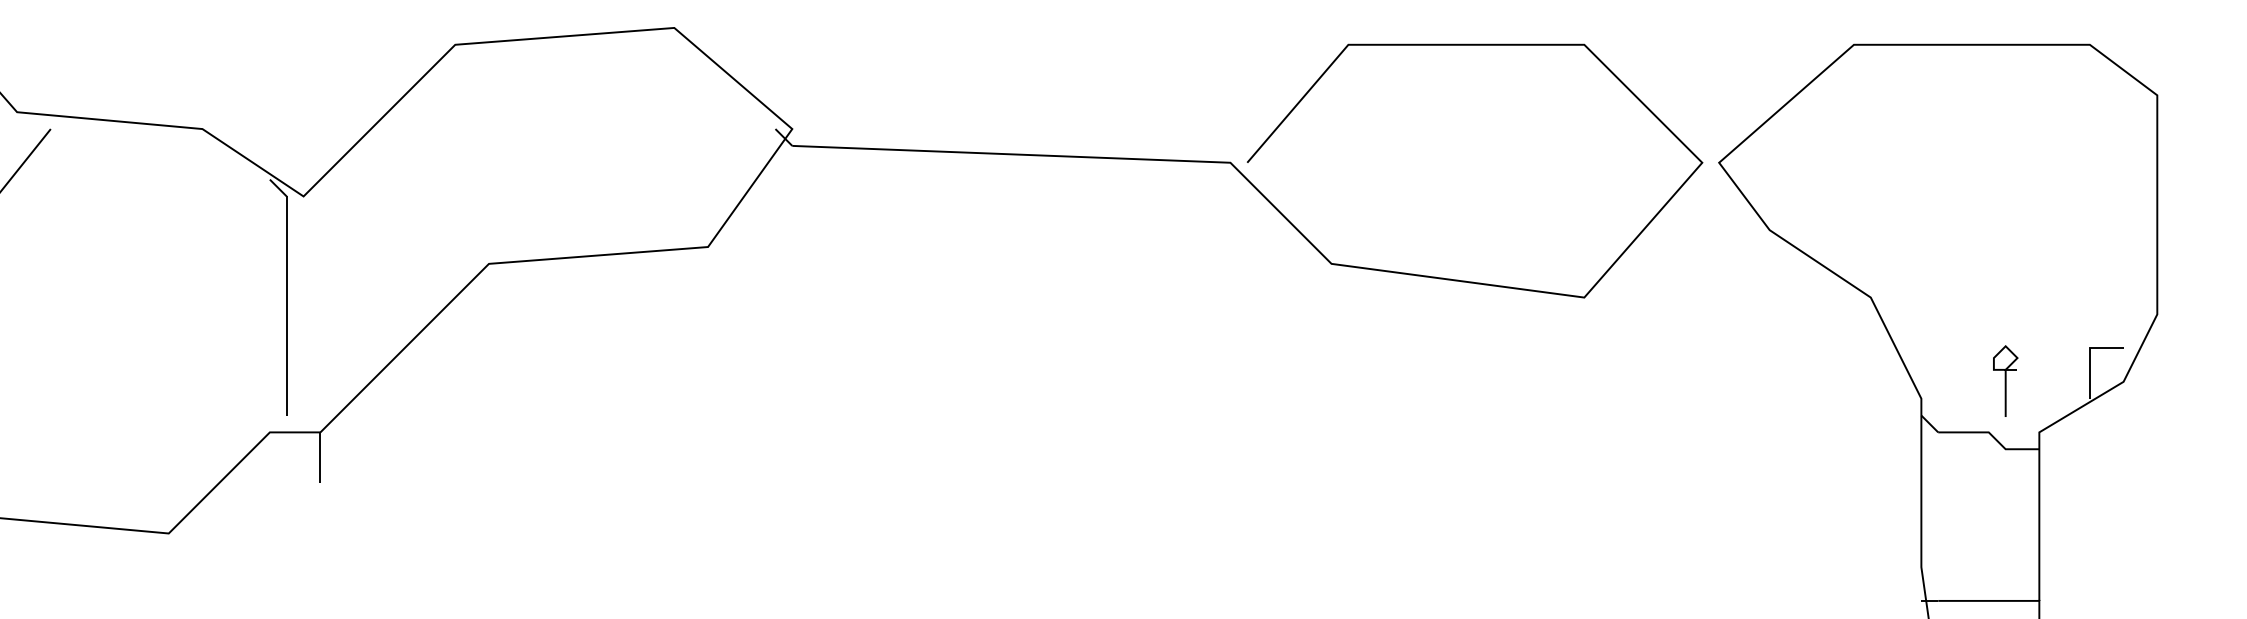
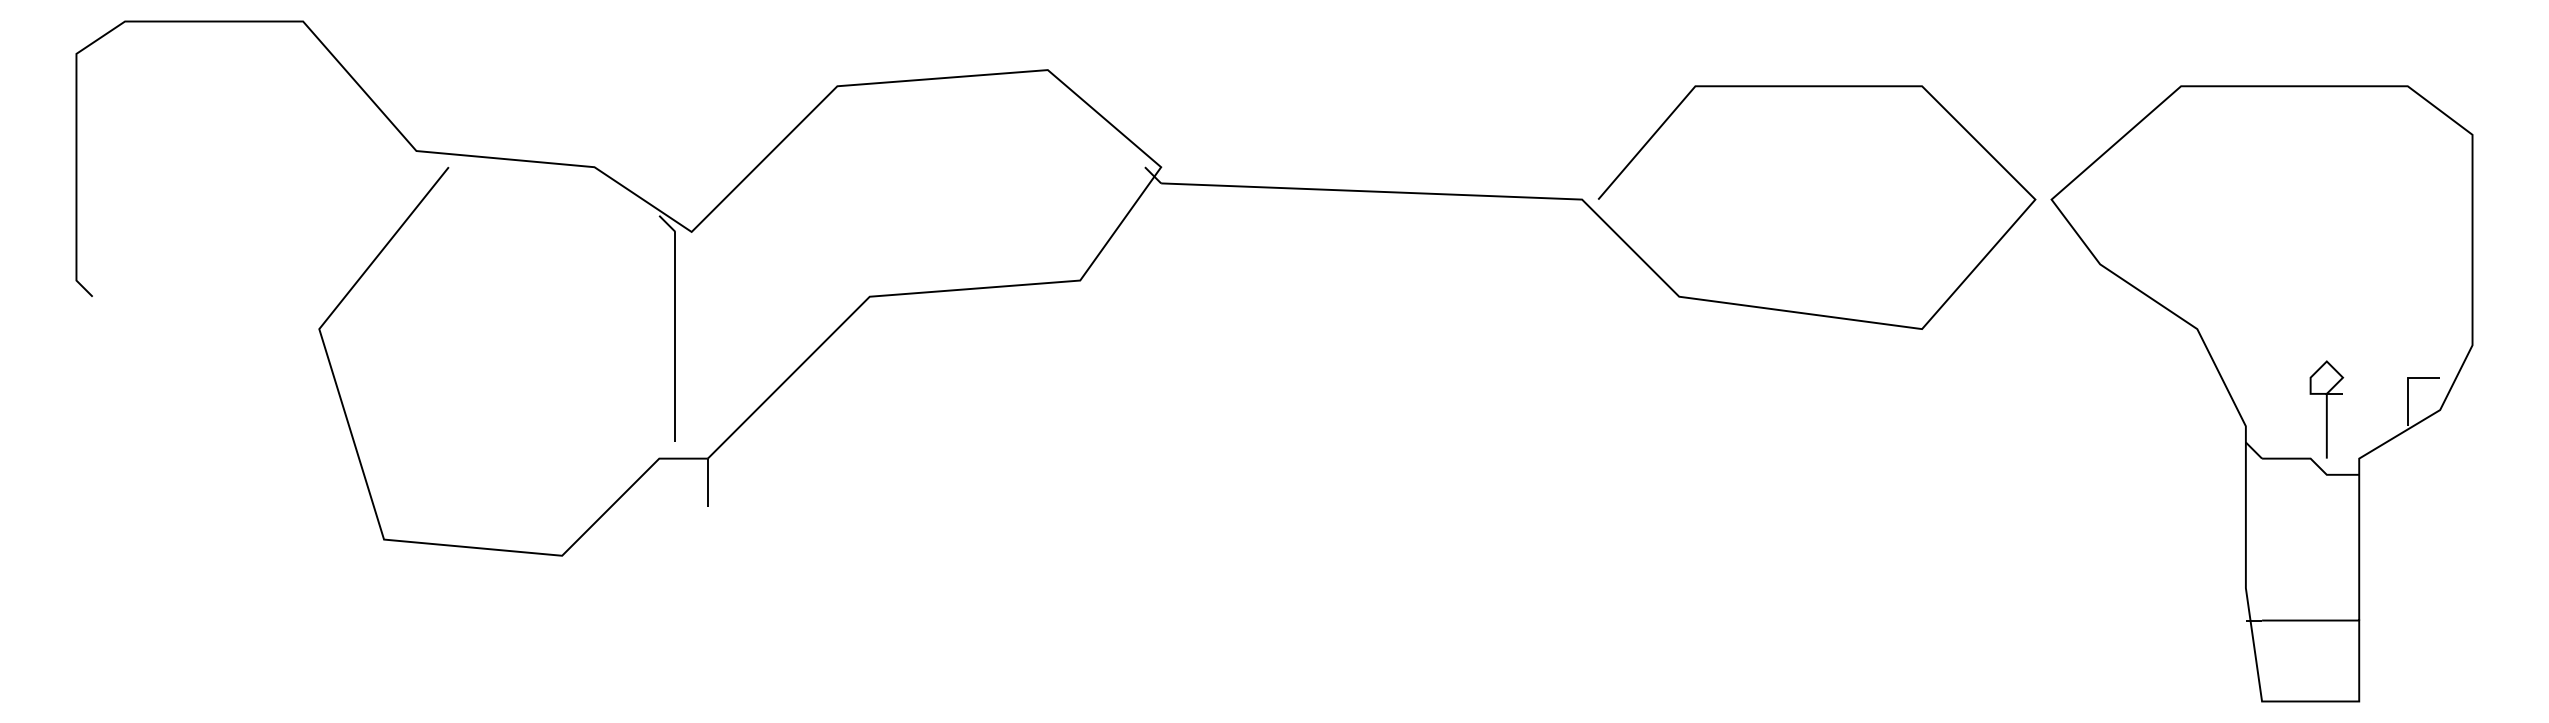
part: (2005, 381) -> (2326, 409), size x1.43

